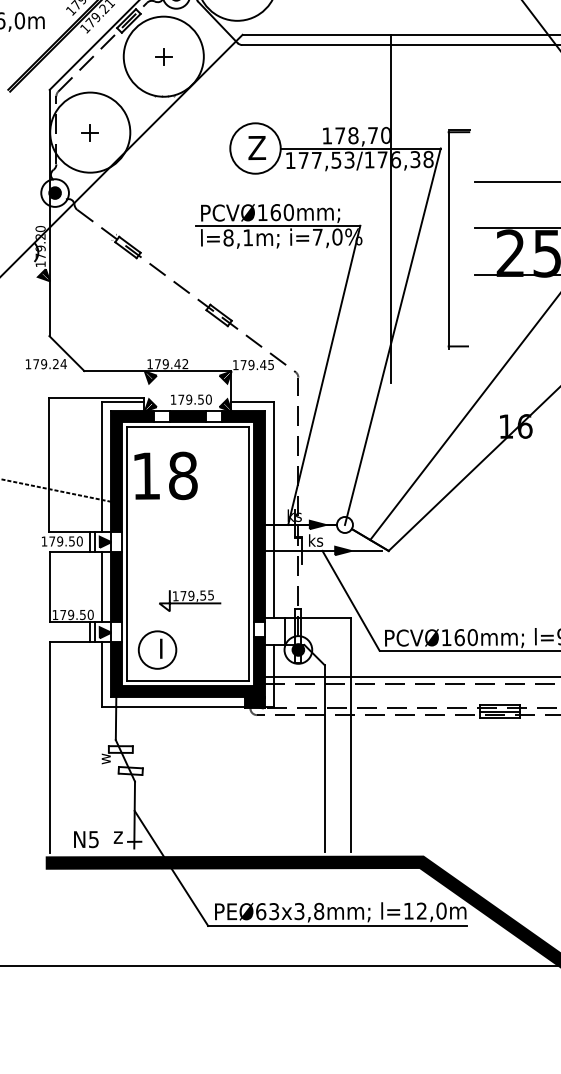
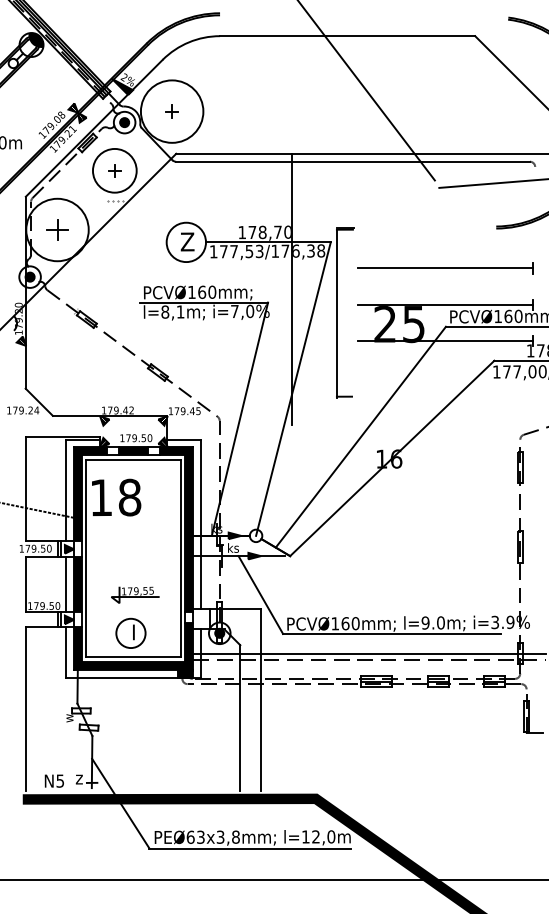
circle: (163, 56) -> (114, 170), size x0.7
part: (90, 131) -> (57, 229), size x1.6
part: (156, 648) -> (130, 632), moved

